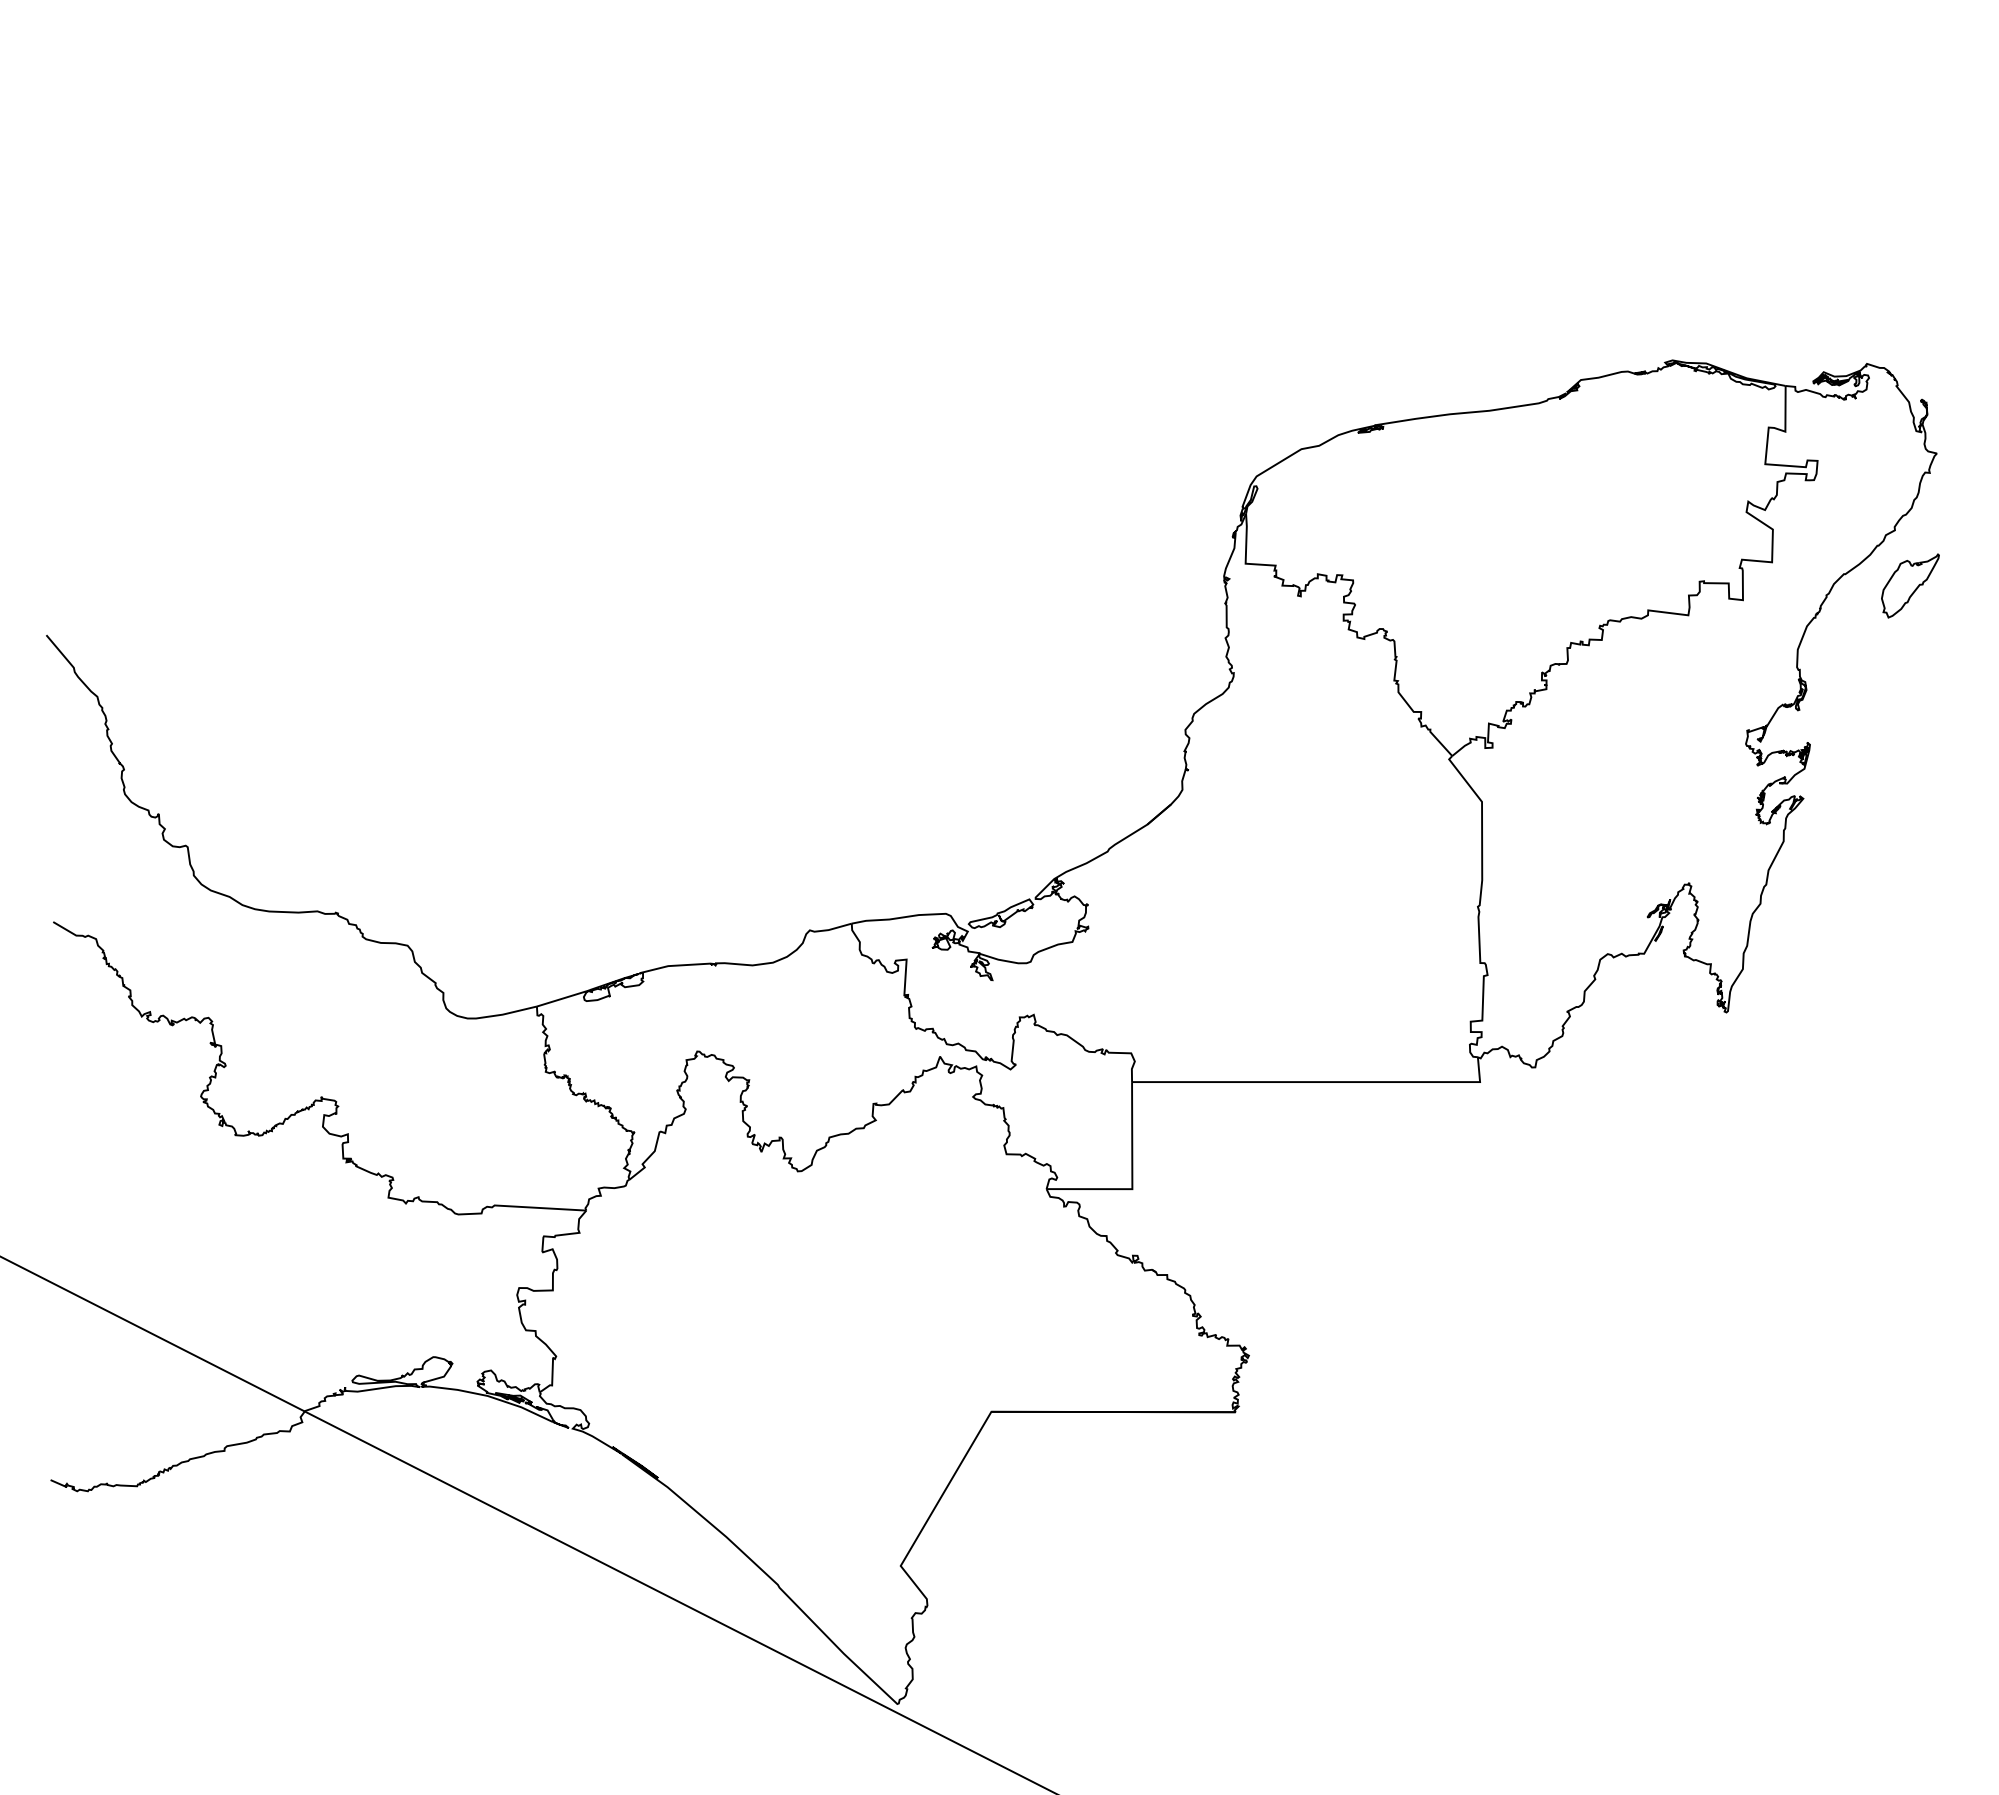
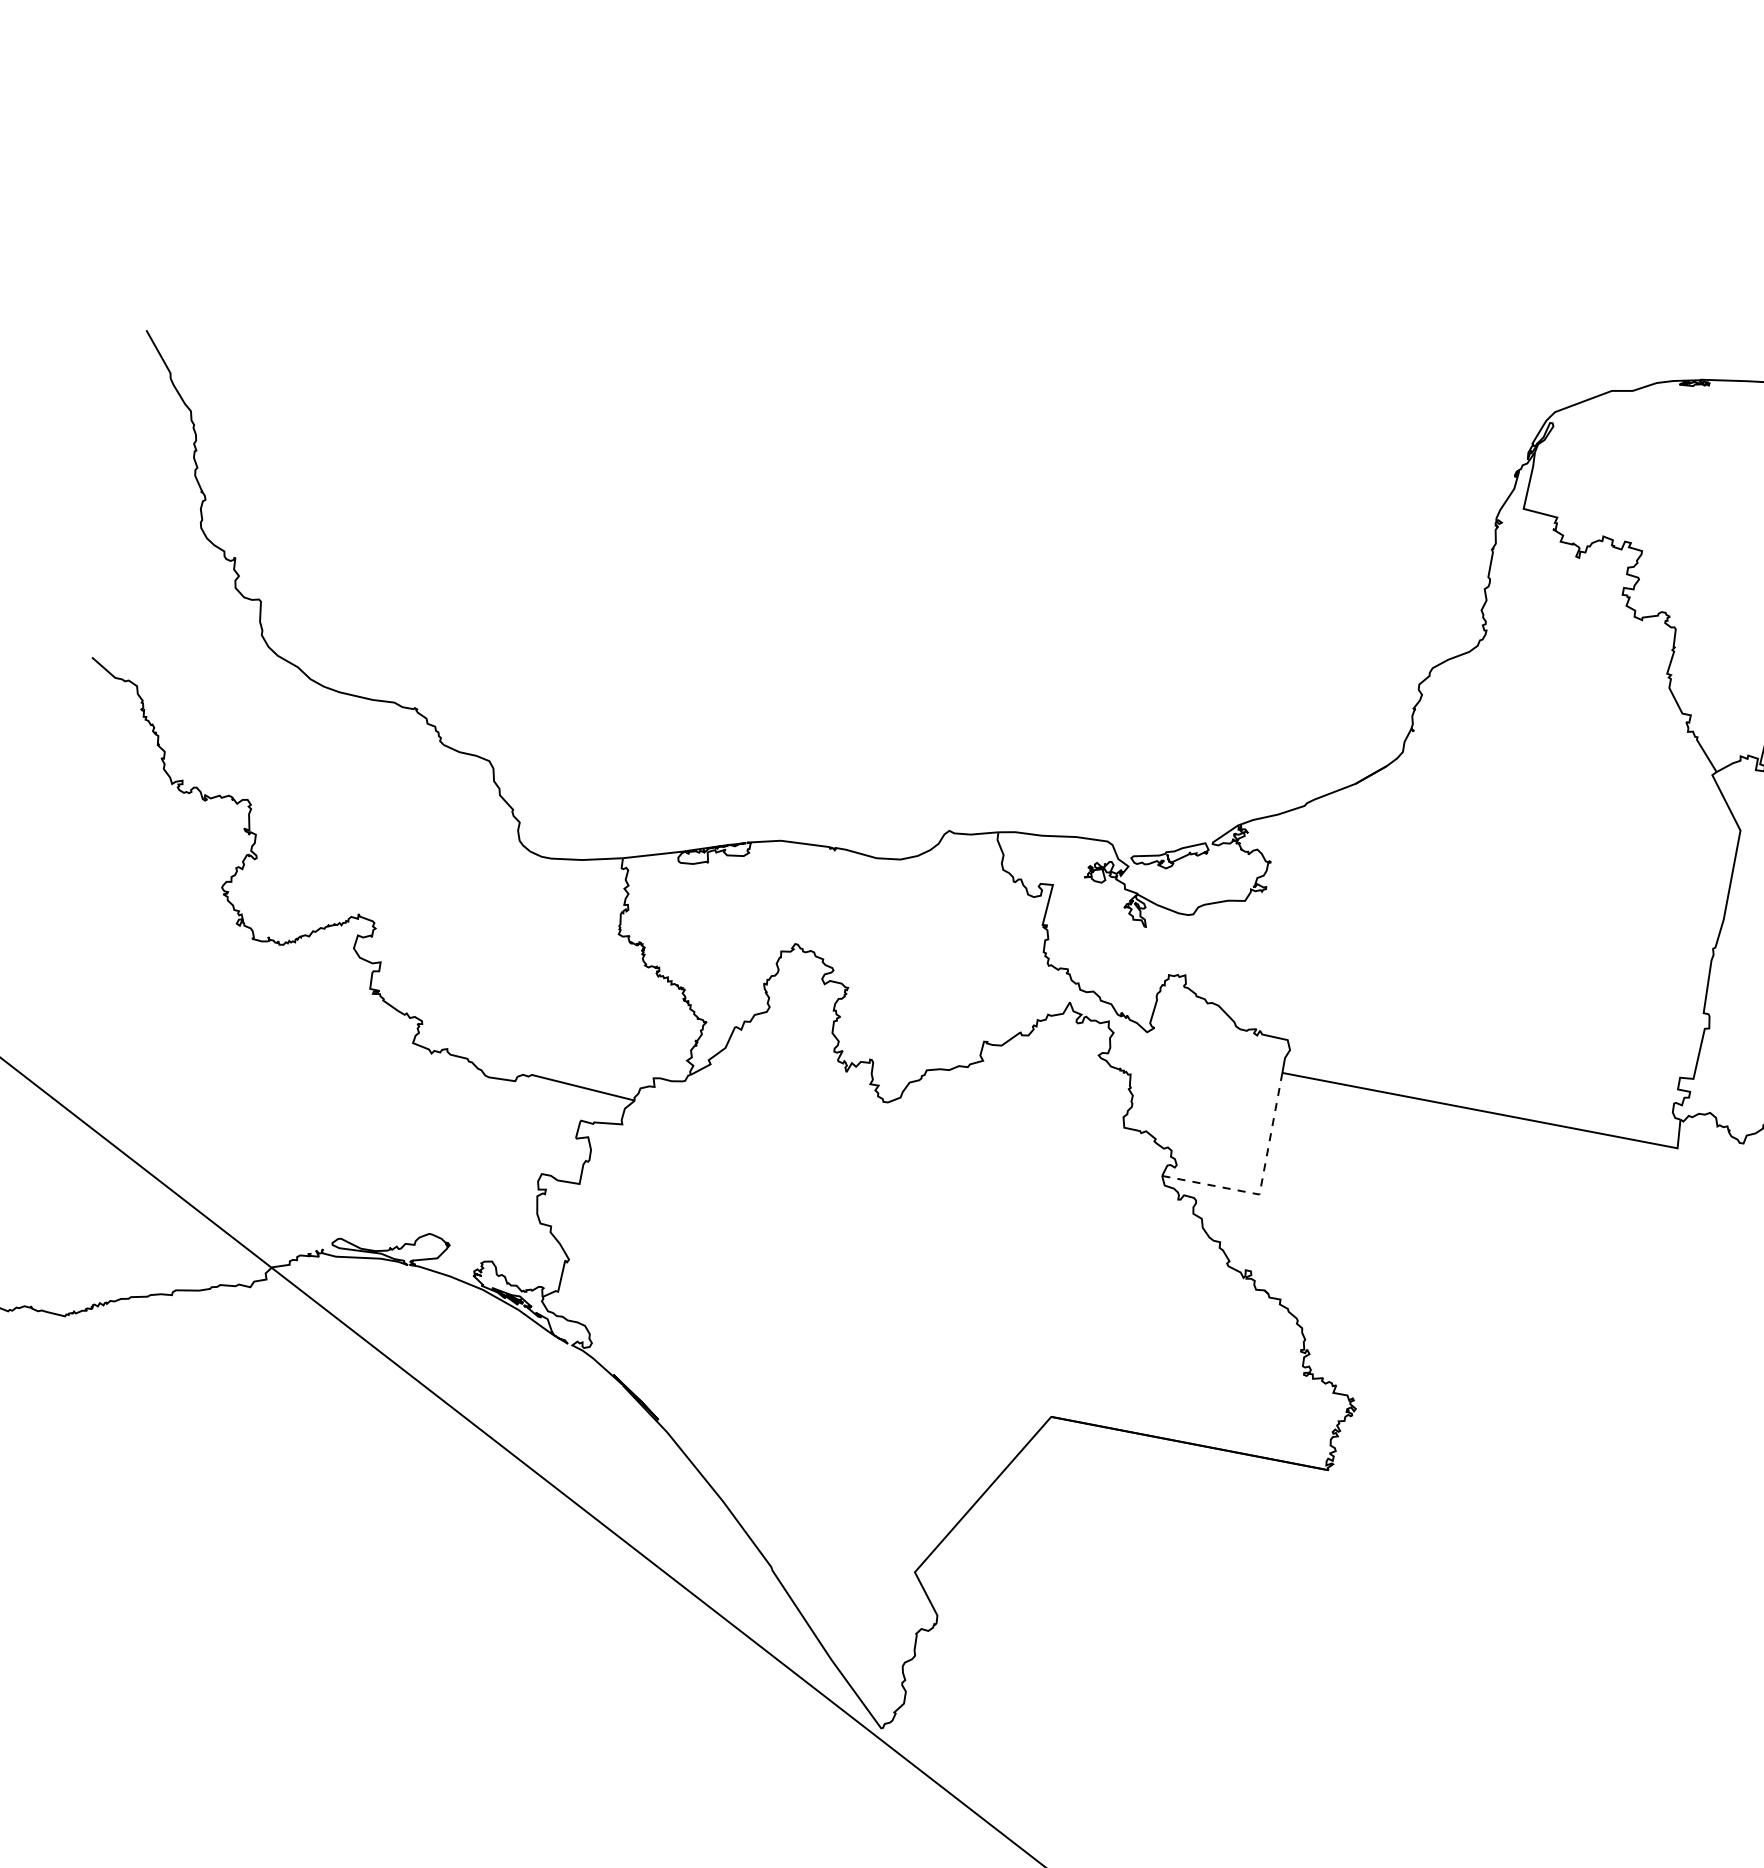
line: (1132, 1179) -> (1261, 1183), solid -> dashed

